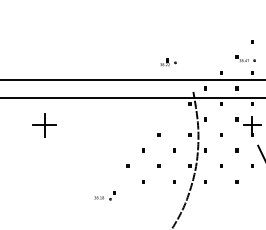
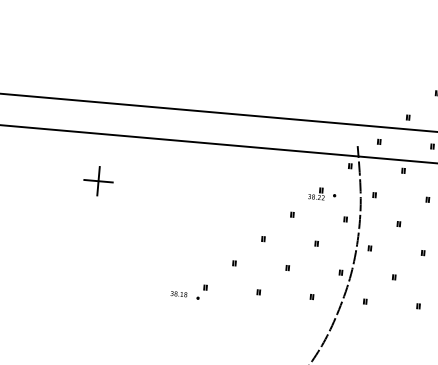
part: (168, 62) -> (322, 194), moved
part: (44, 125) -> (97, 181), size x0.71
part: (104, 195) -> (188, 290), moved

